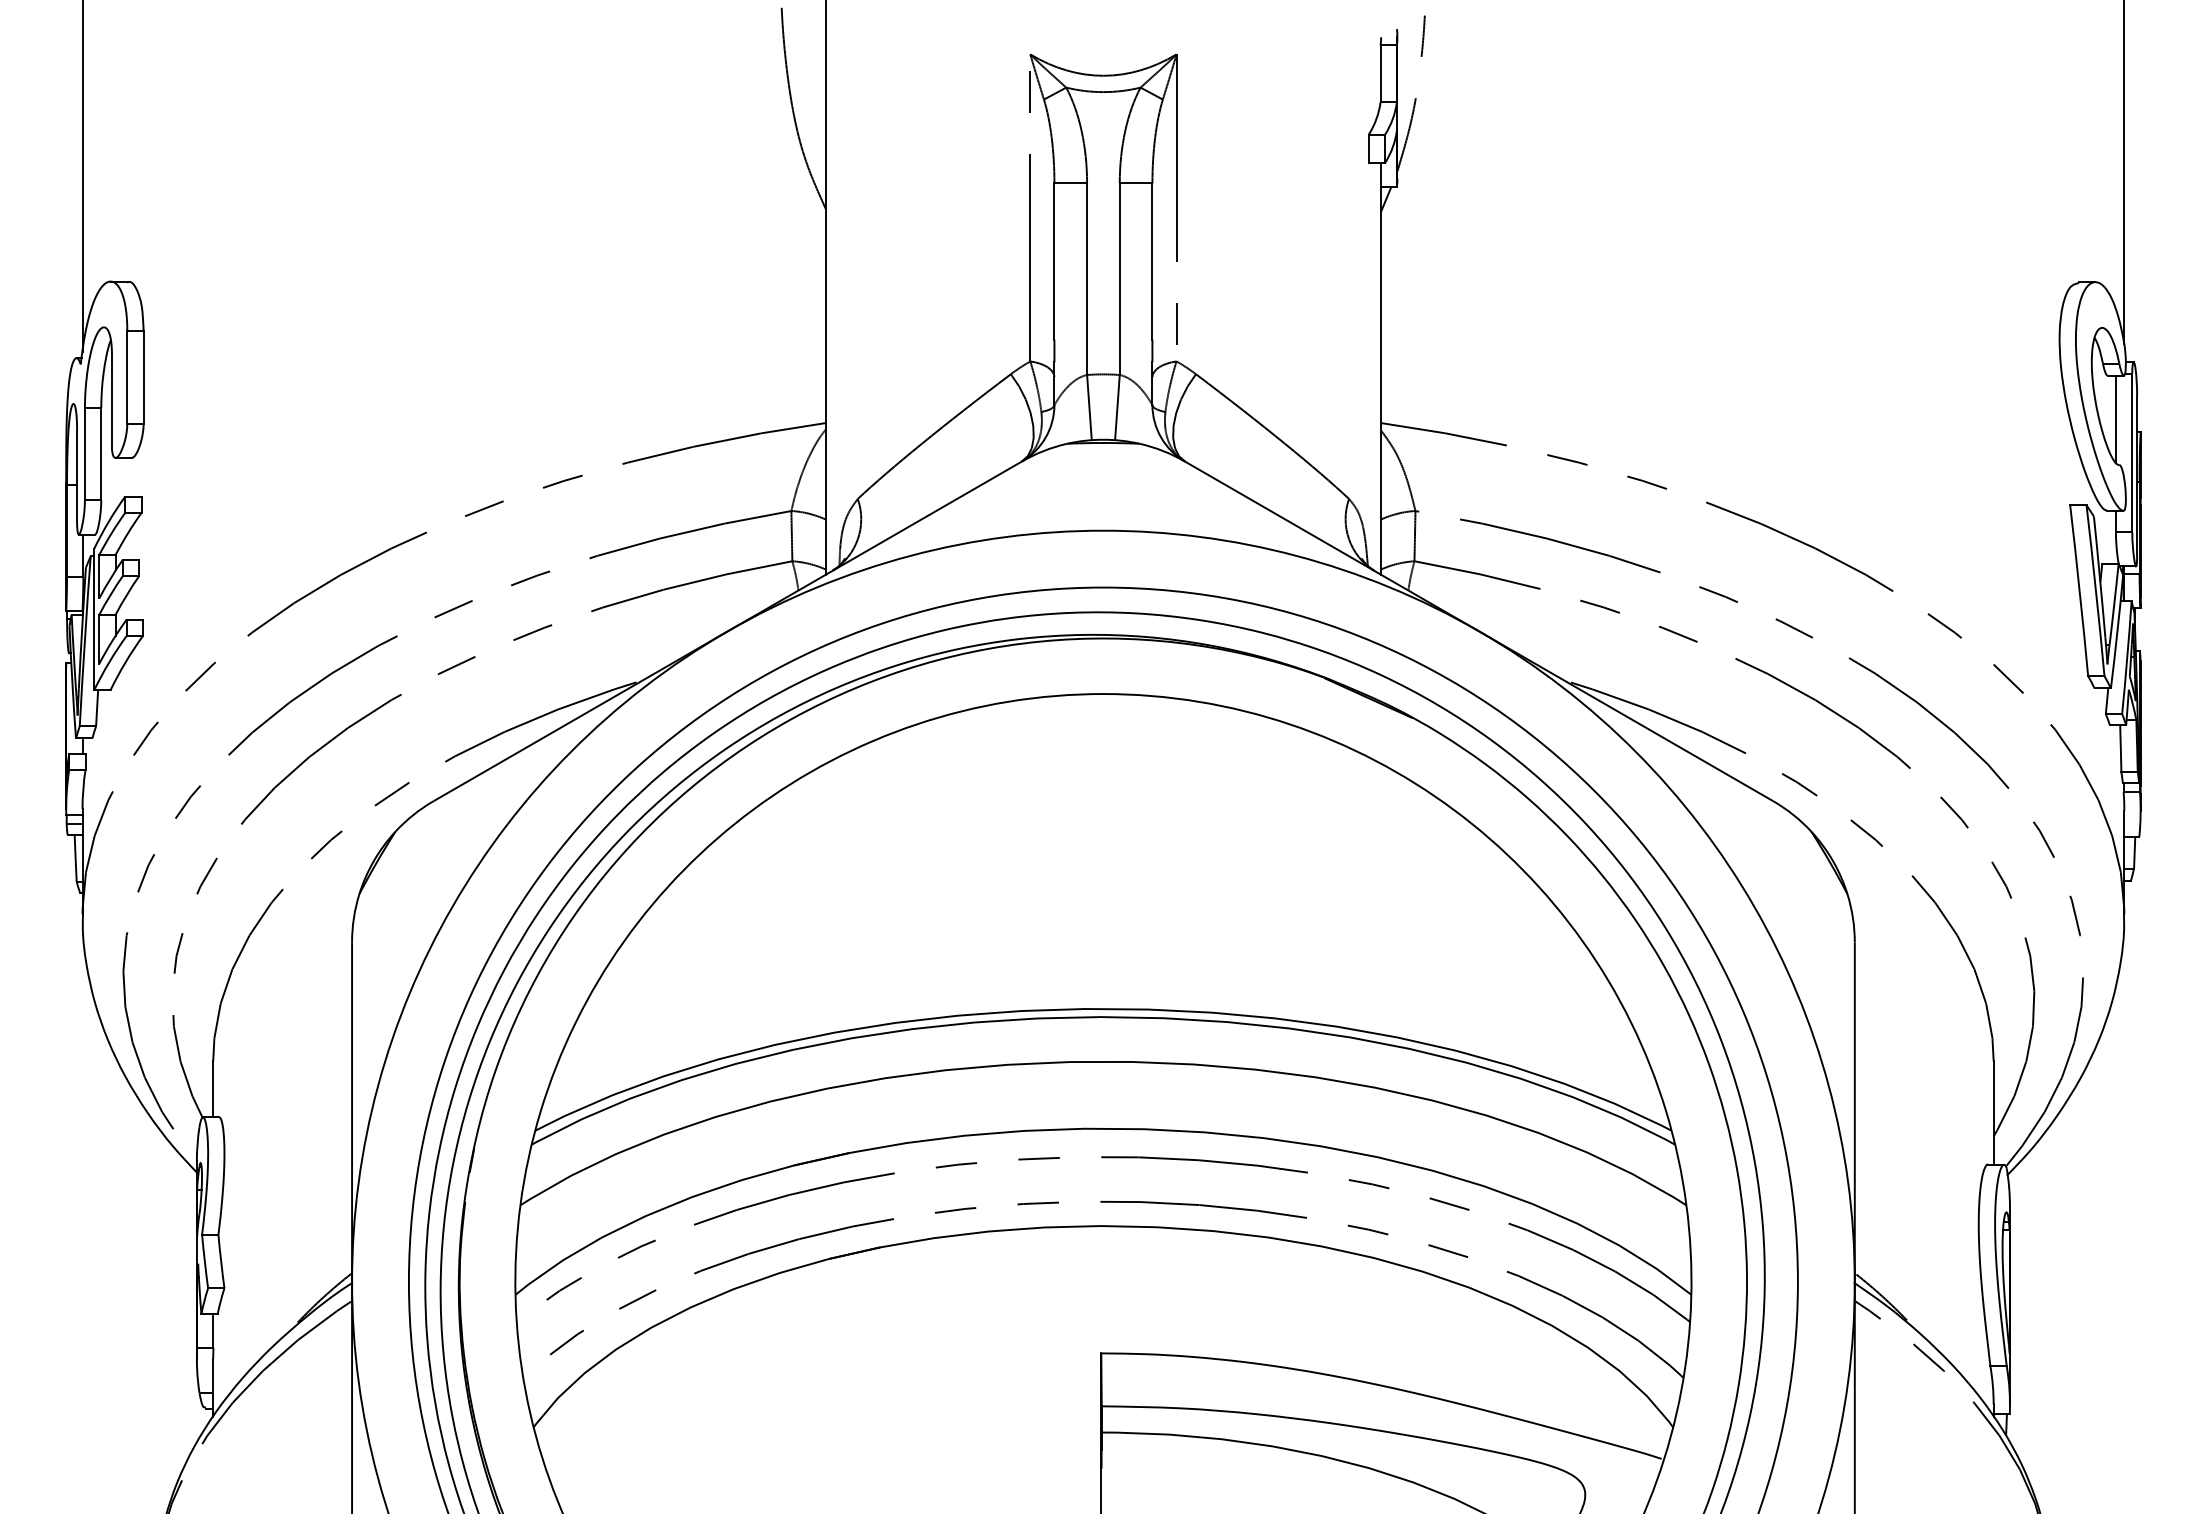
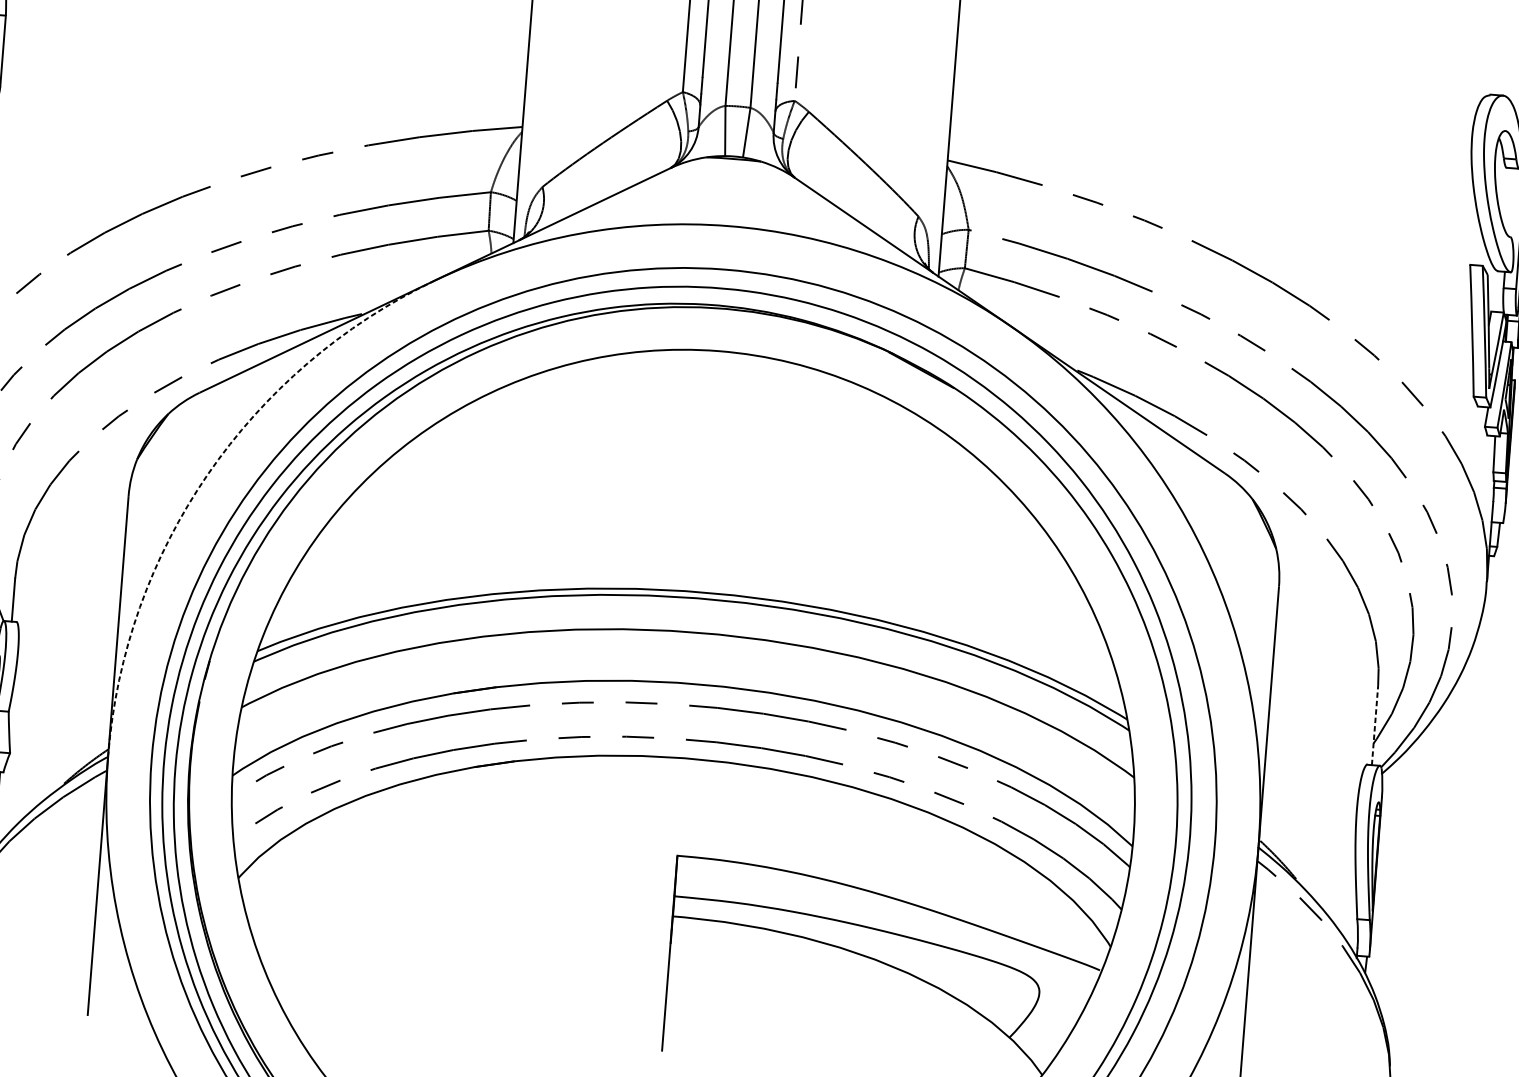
line: (2115, 418) -> (1510, 201), removed
arc: (452, 906) -> (207, 474), solid -> dashed
line: (1993, 1113) -> (1374, 725), solid -> dashed

